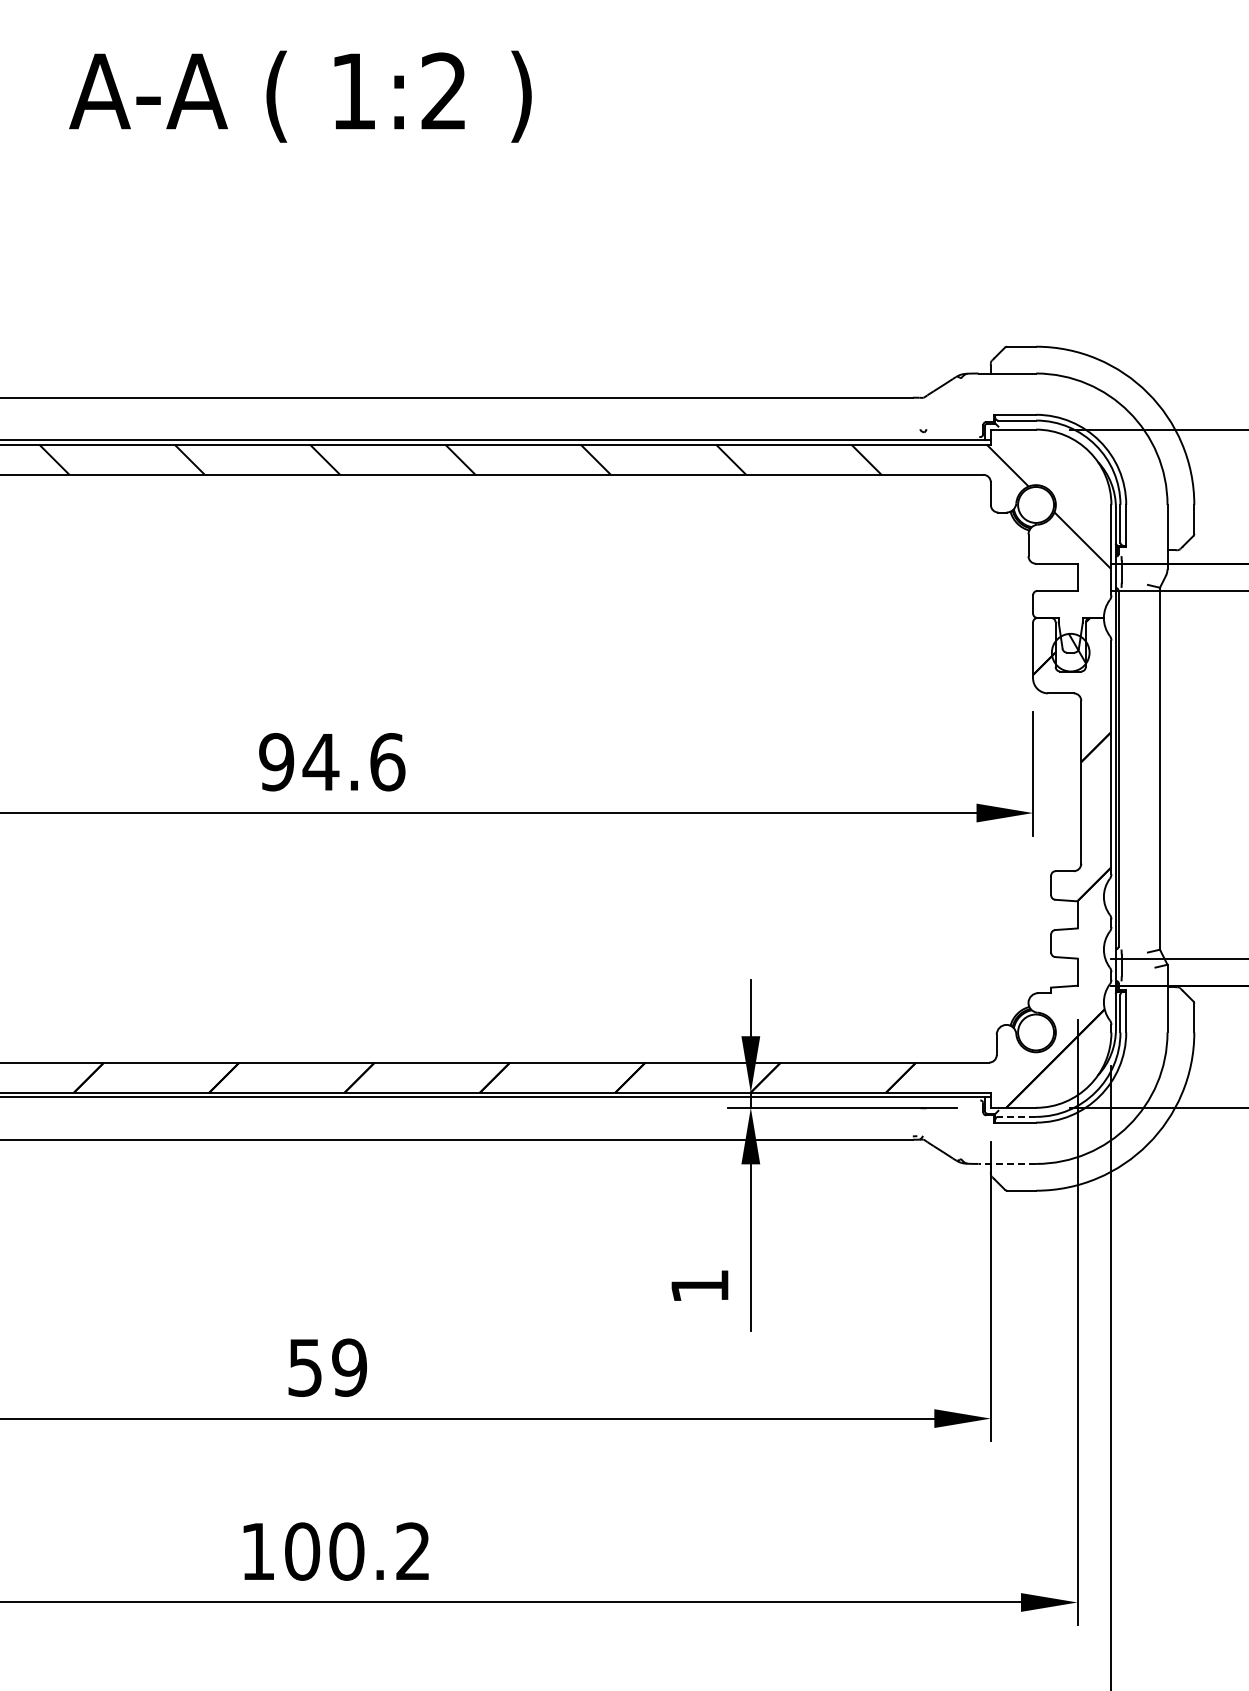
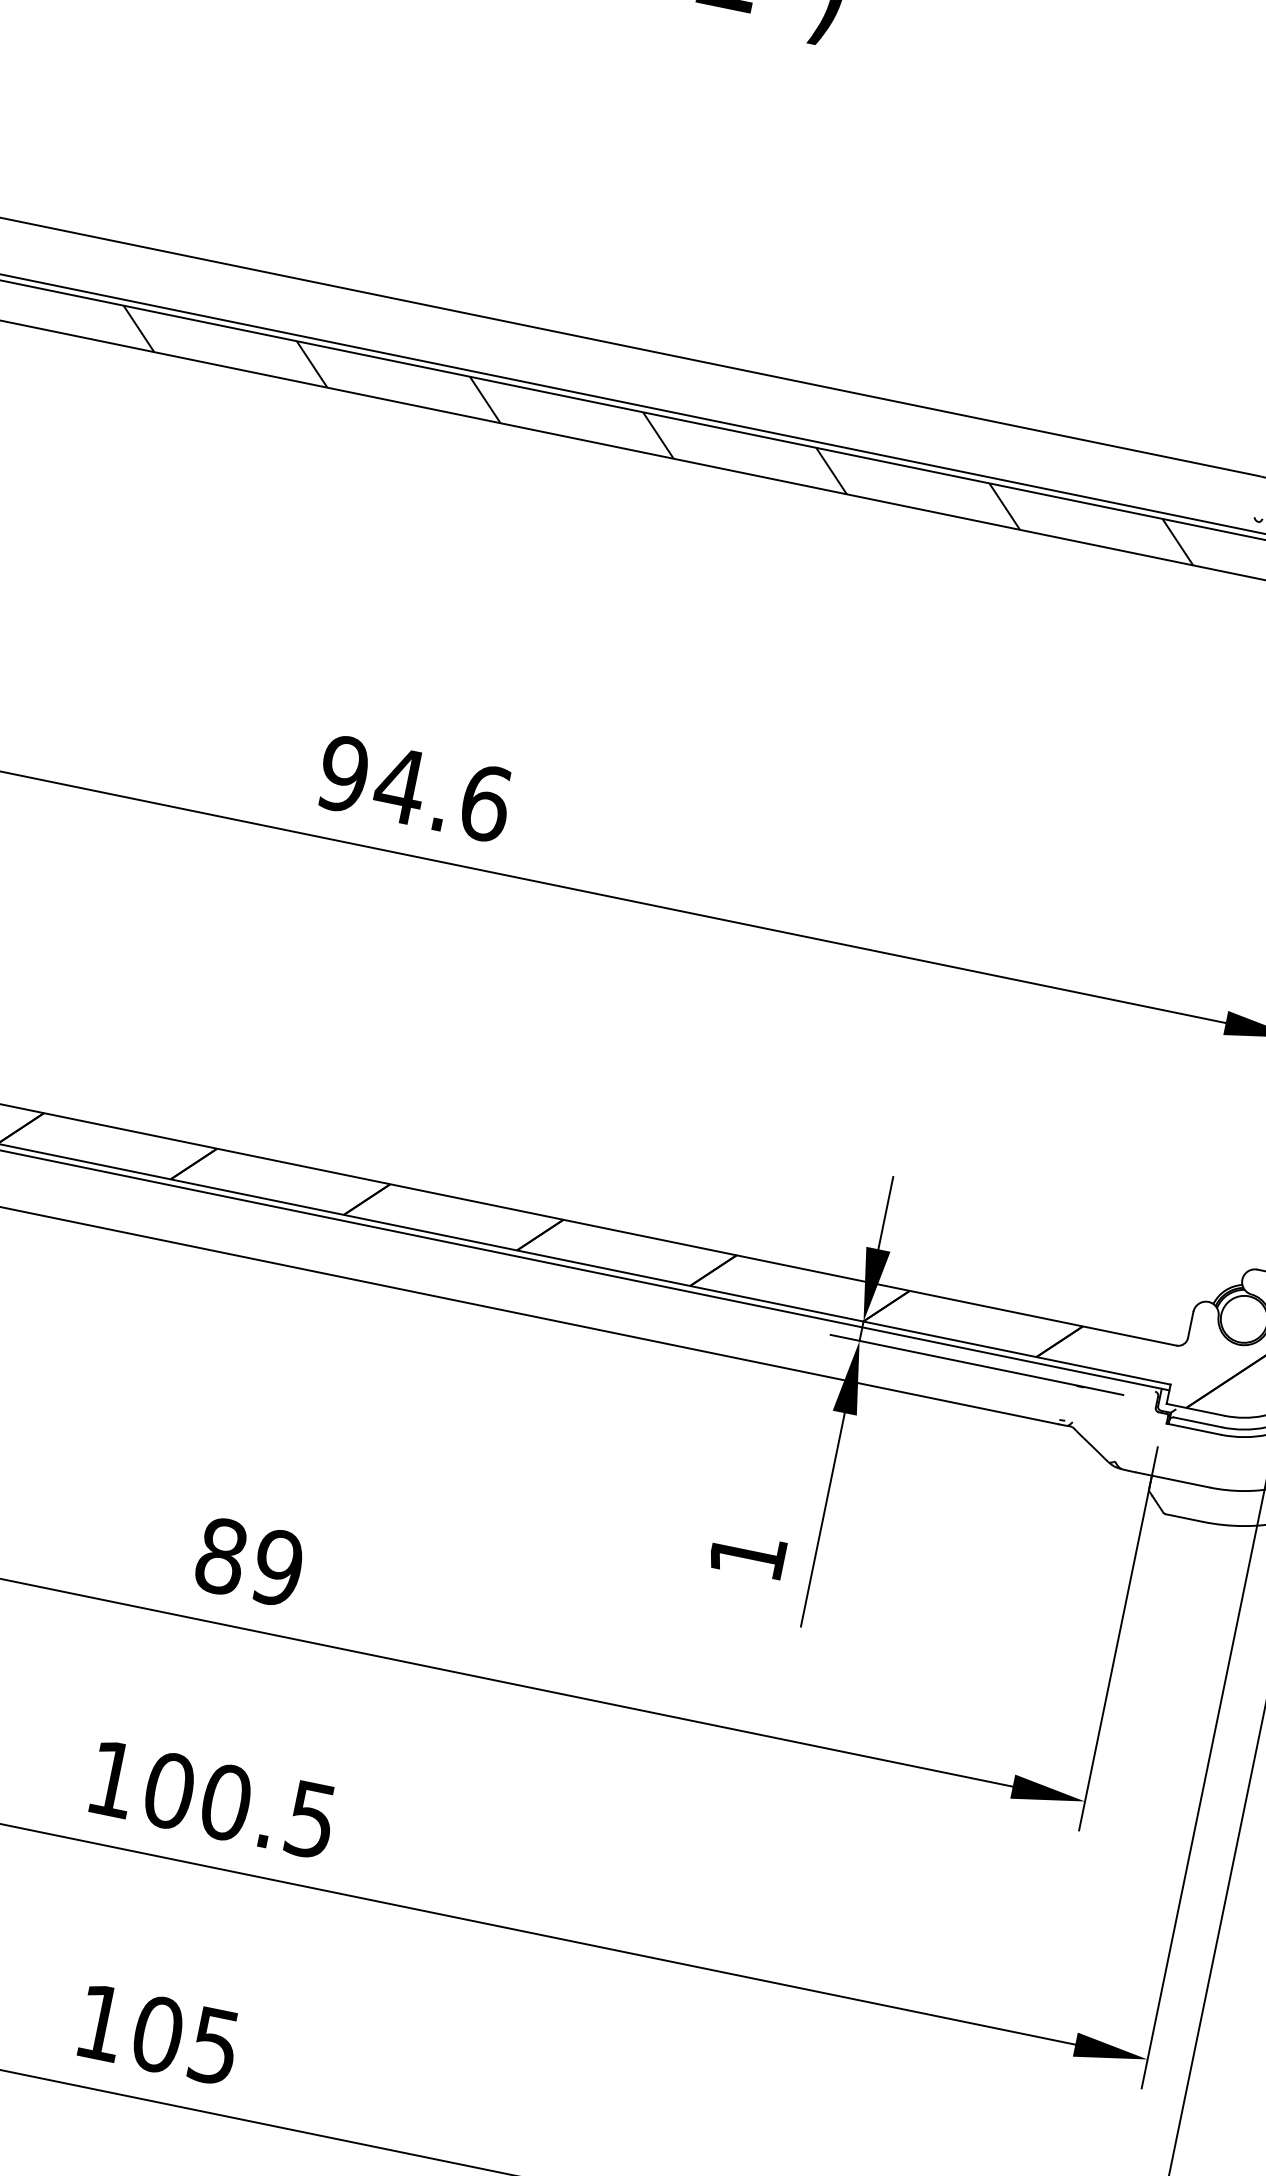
line: (1017, 1116) -> (1198, 1421), dashed -> solid
line: (1007, 1163) -> (1173, 1479), dashed -> solid
text: (305, 1367) -> (221, 1556), 59 -> 89
text: (412, 1551) -> (310, 1819), 100.2 -> 100.5

